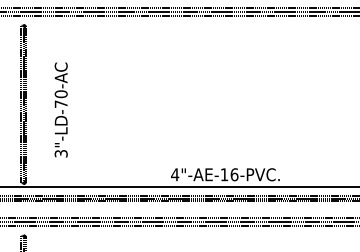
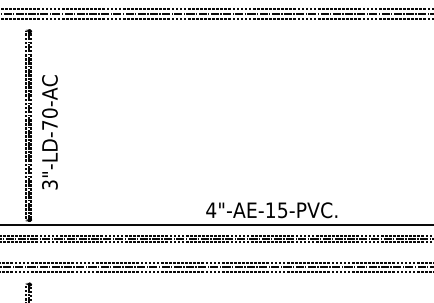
text: (60, 110) -> (49, 132), moved
text: (234, 174) -> (282, 210), 4"-AE-16-PVC. -> 4"-AE-15-PVC.

